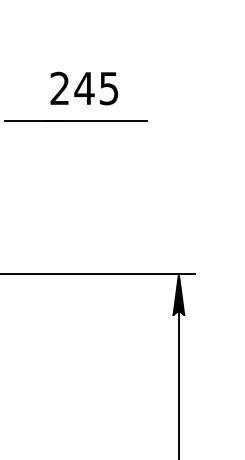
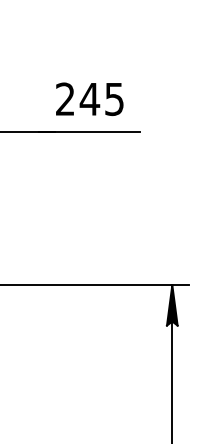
text: (84, 88) -> (89, 99), moved

